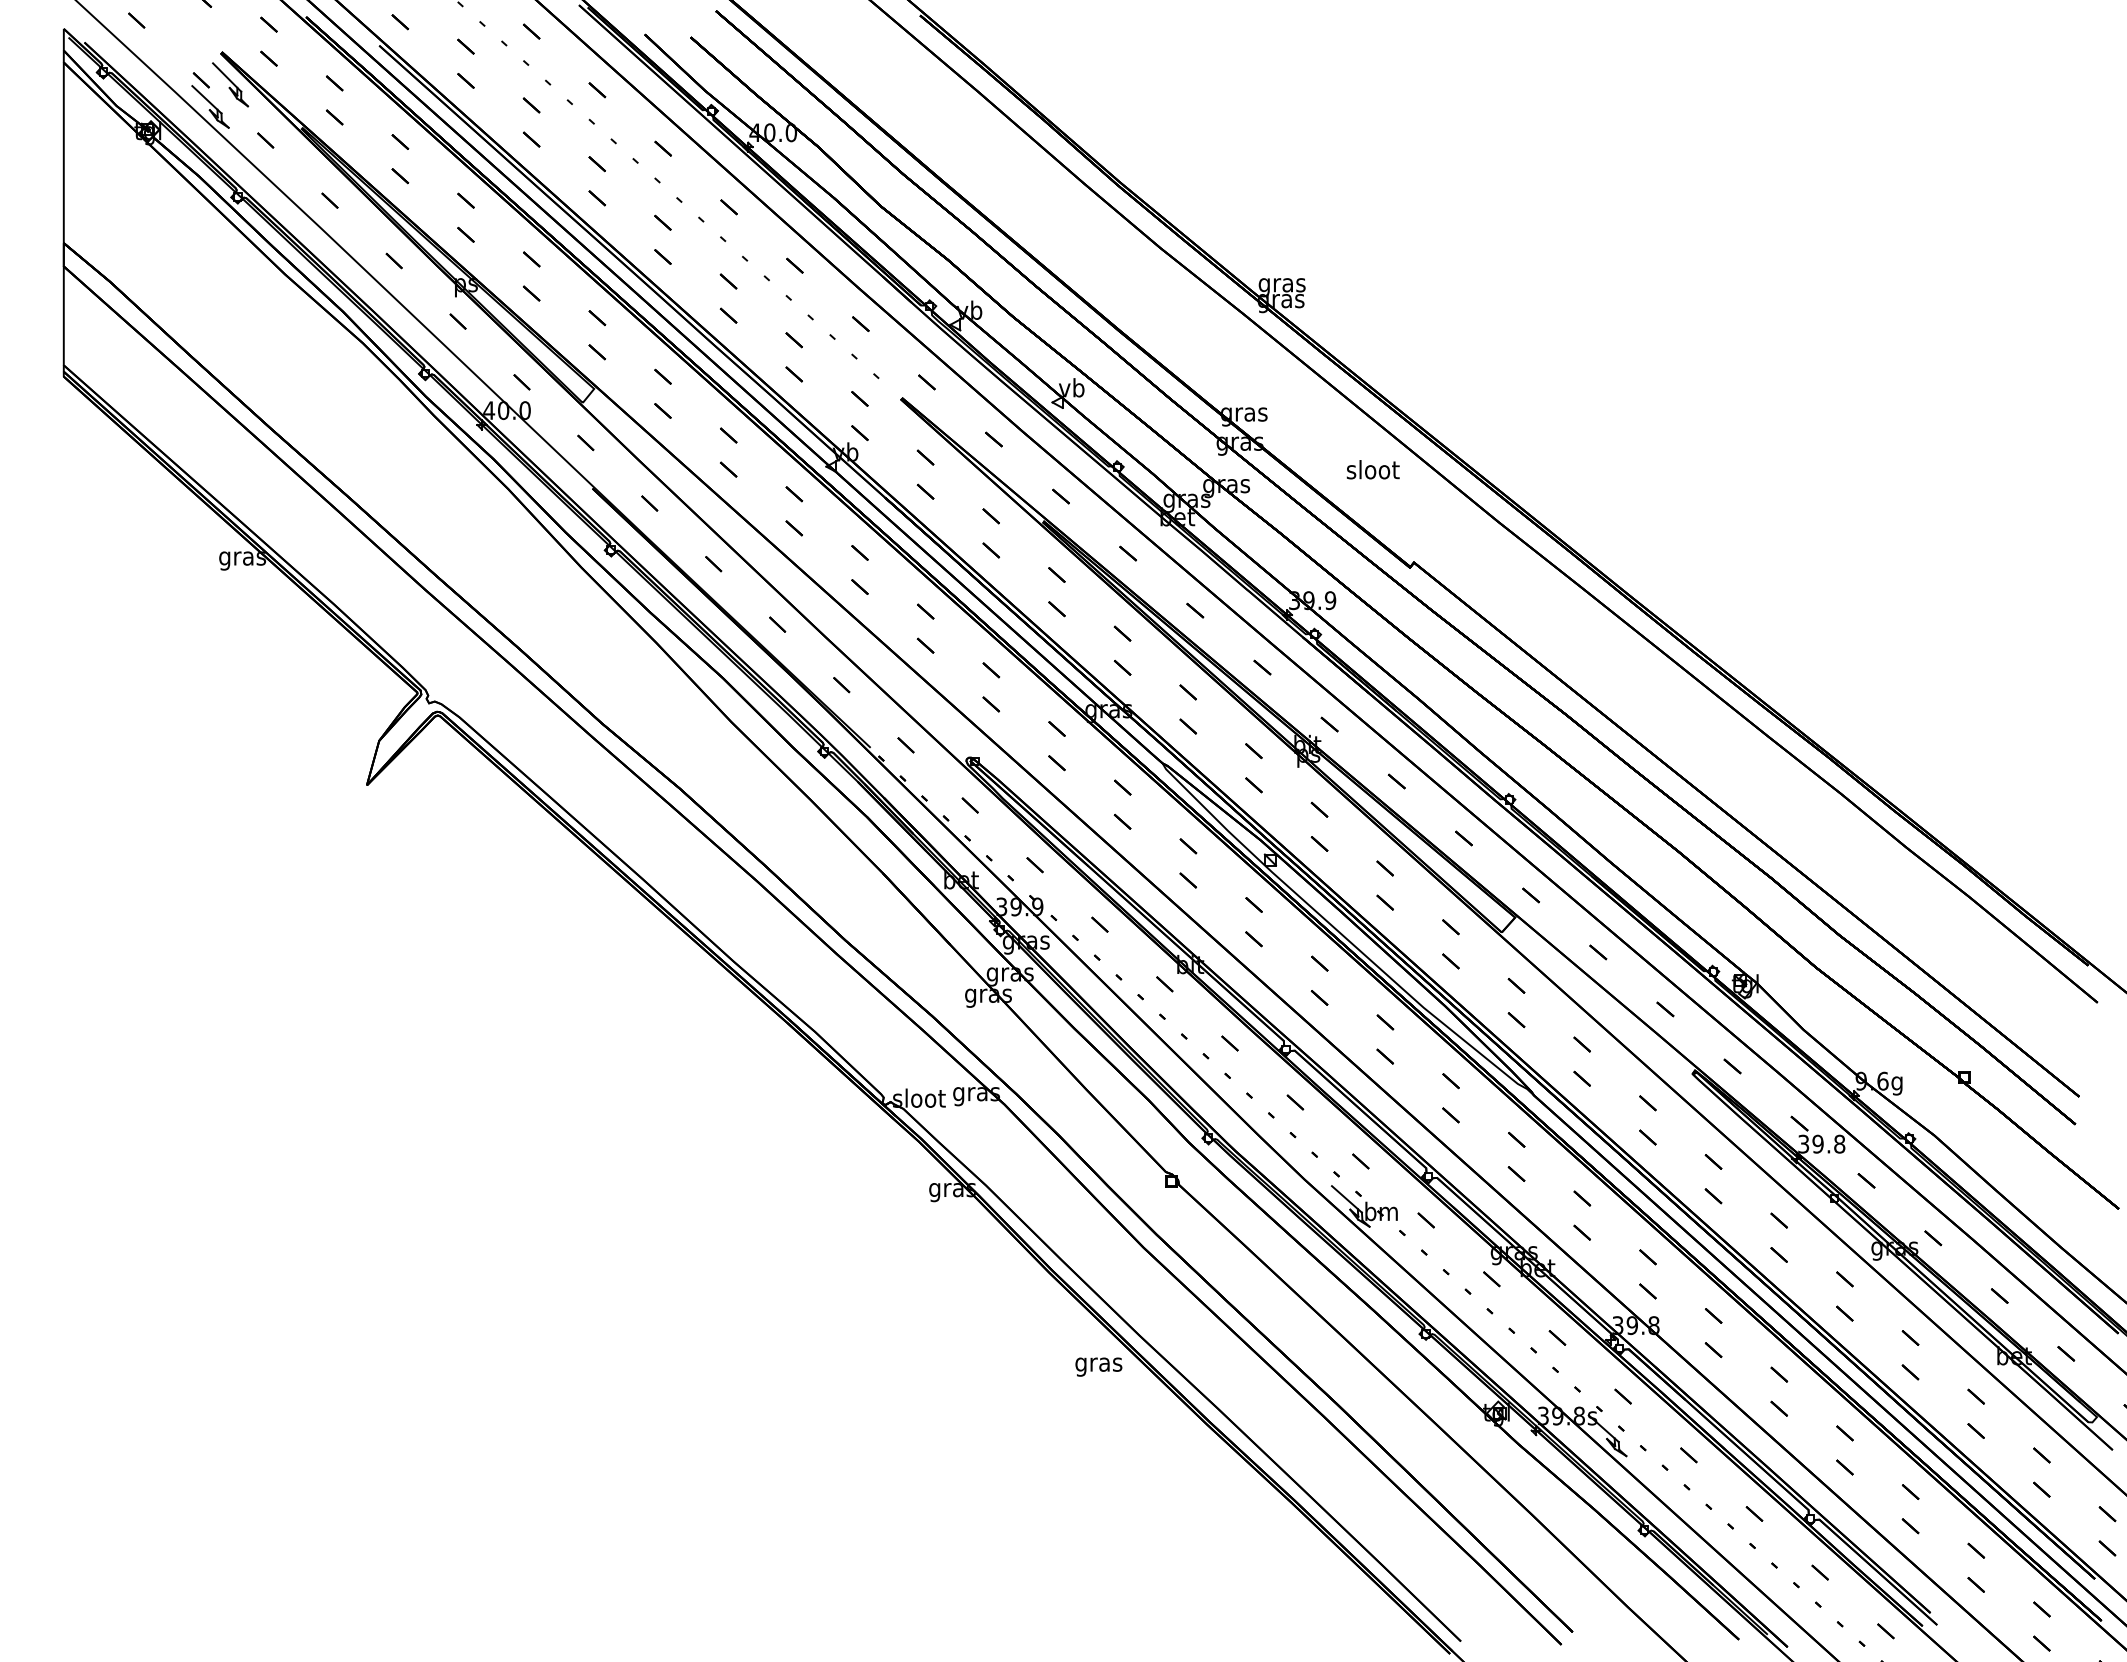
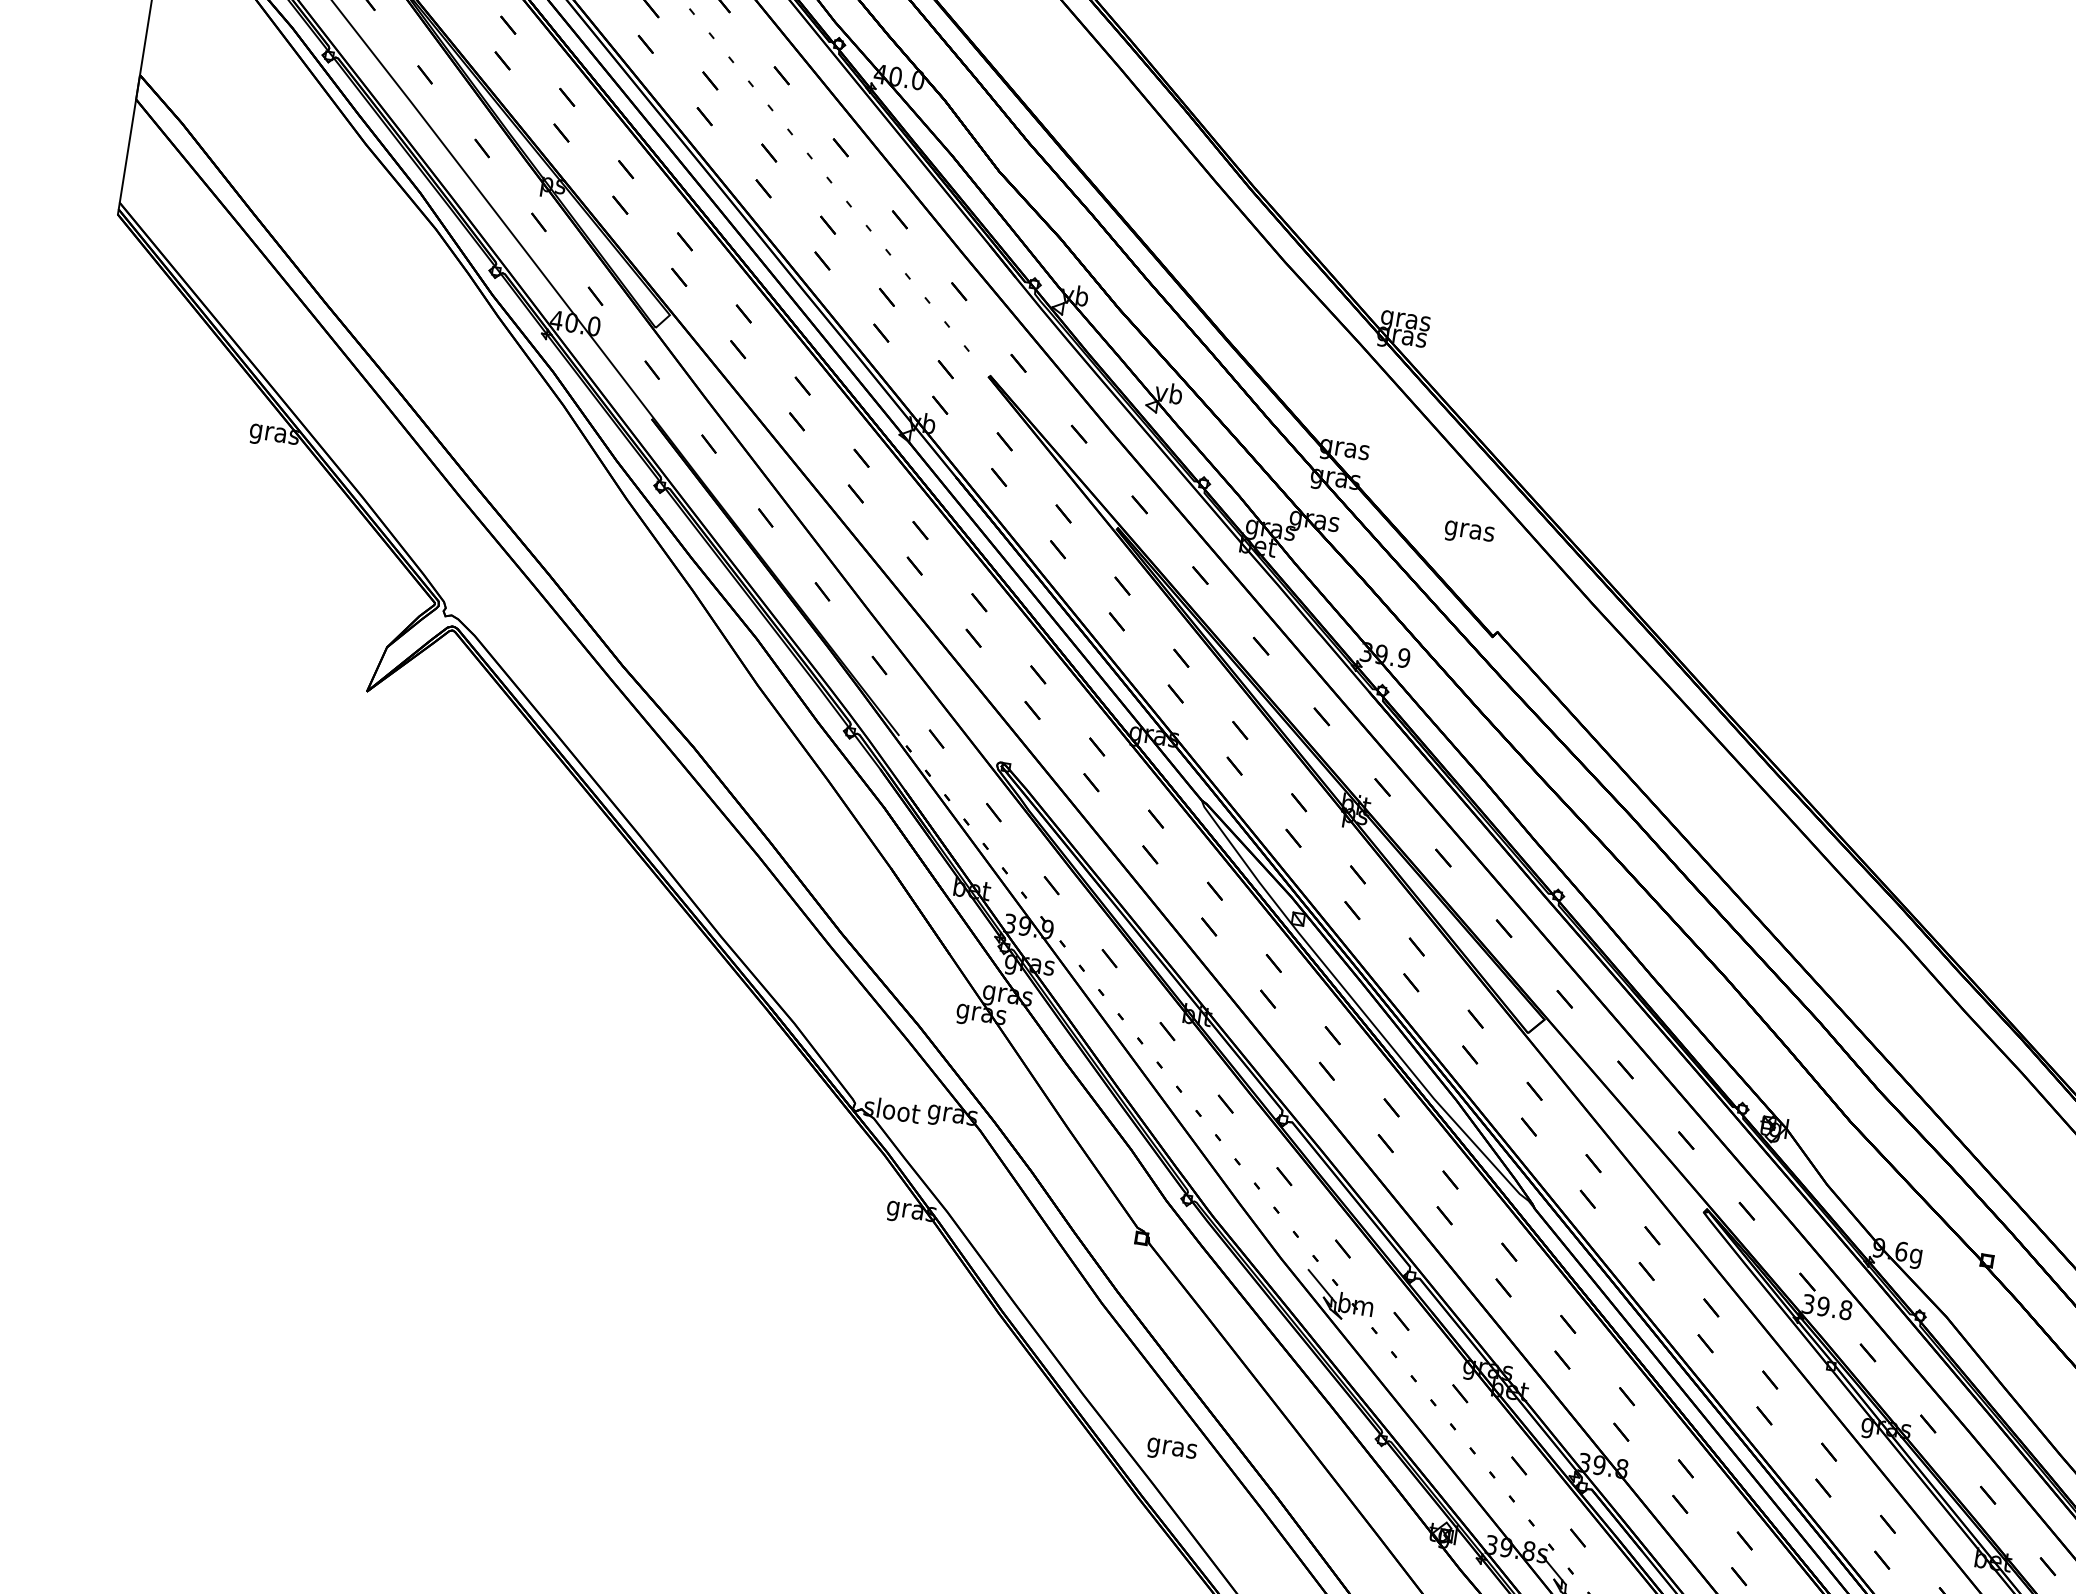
text: (1372, 472) -> (1469, 531), sloot -> gras
text: (1098, 1366) -> (1171, 1449), moved

